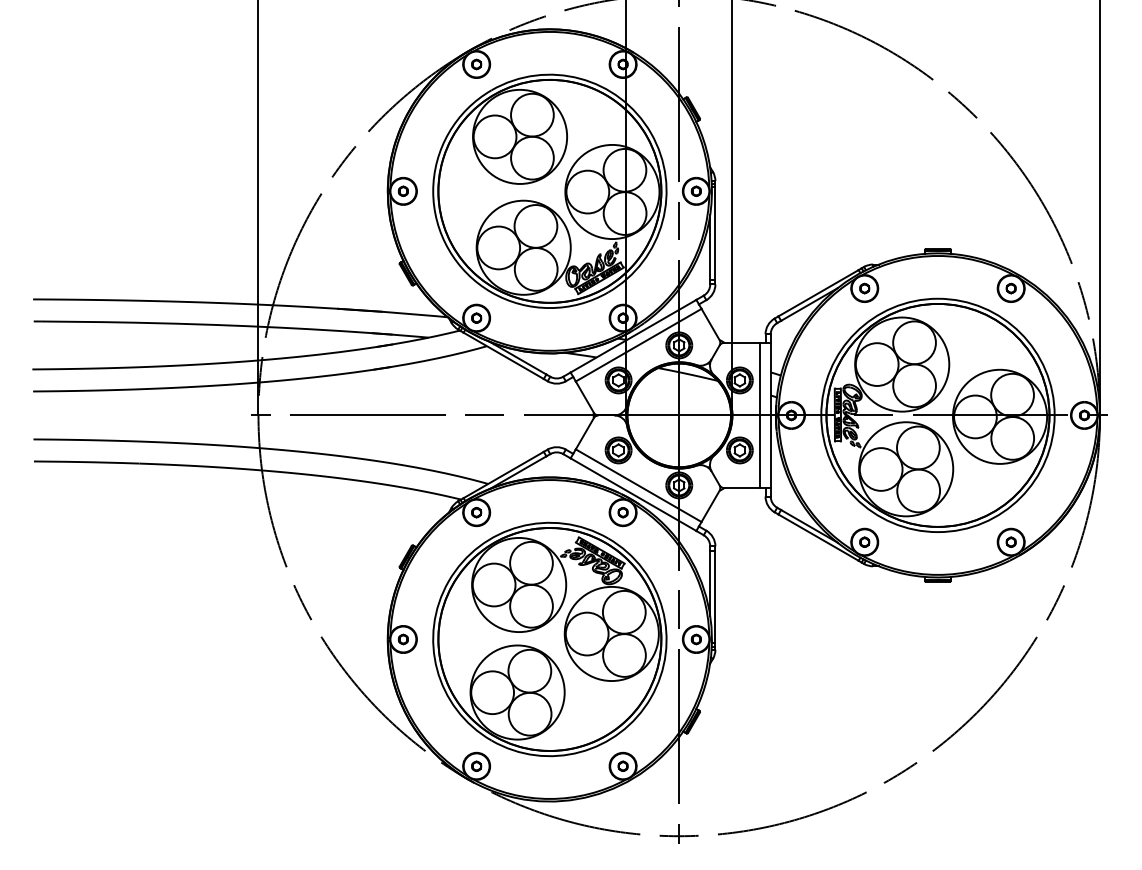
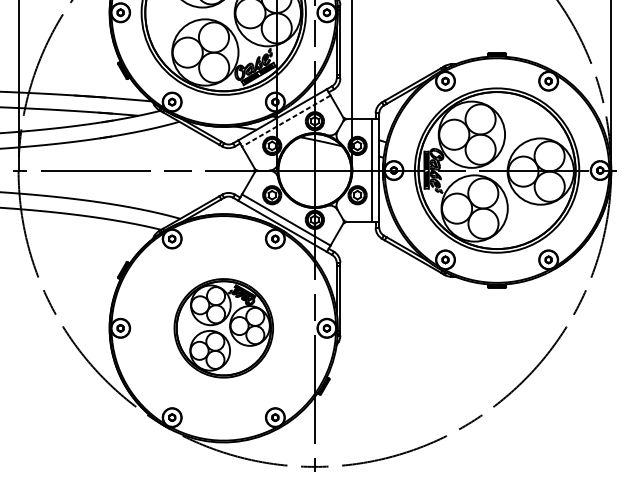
line: (638, 345) -> (286, 121), solid -> dashed
part: (549, 639) -> (223, 328), size x0.6

